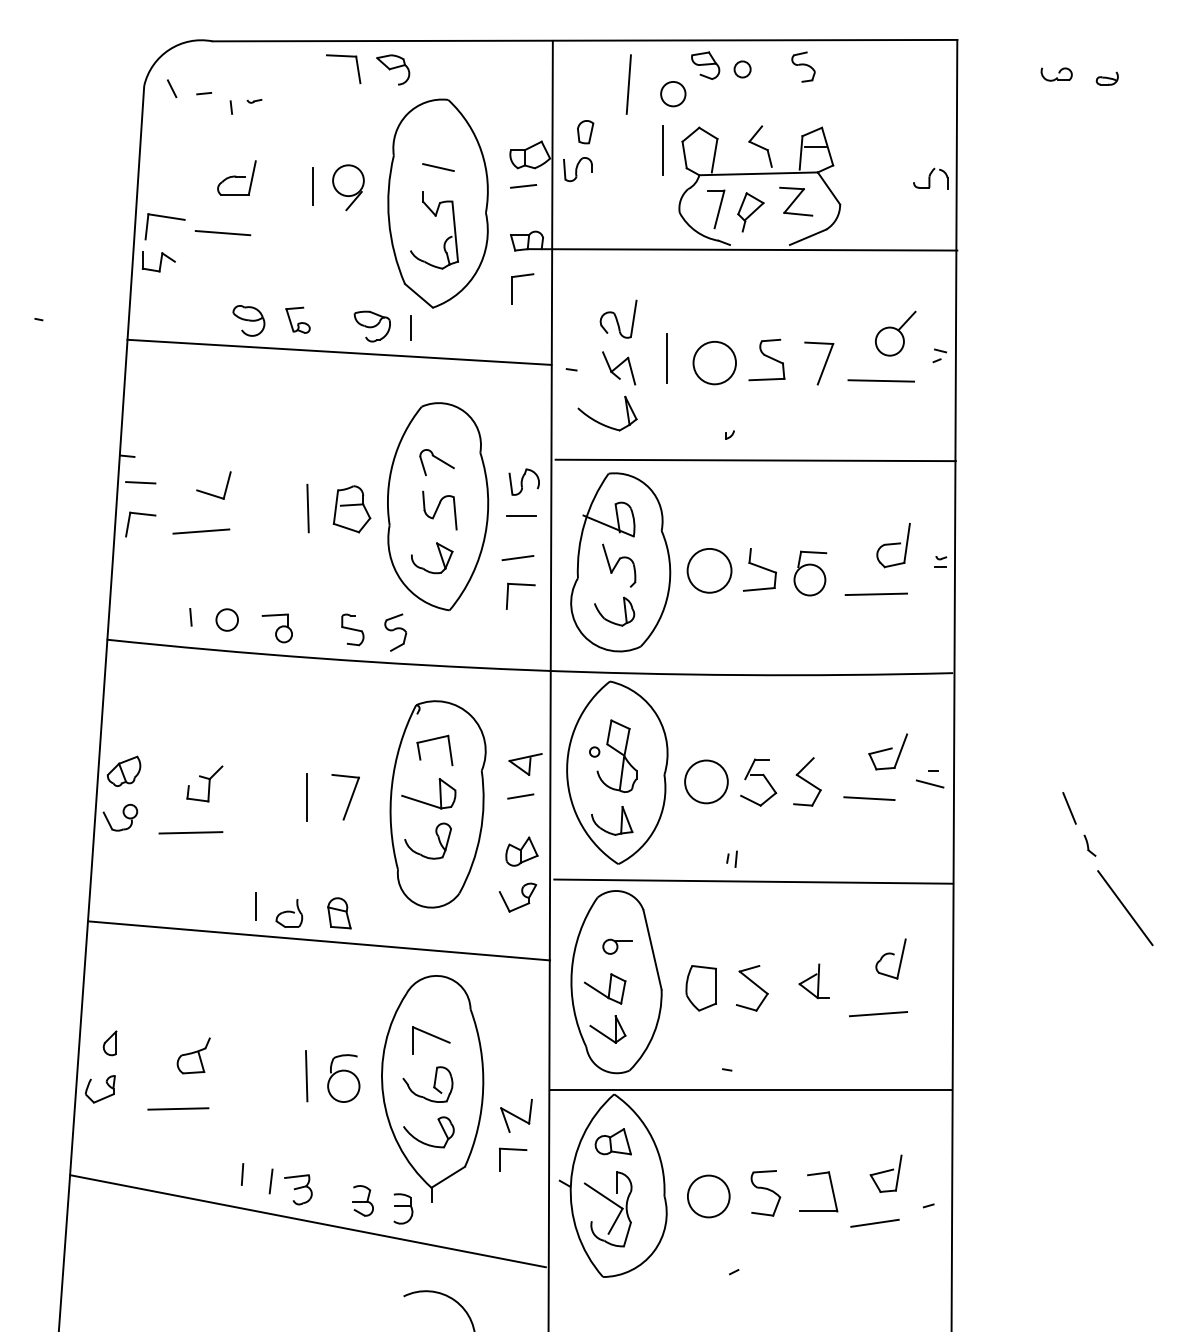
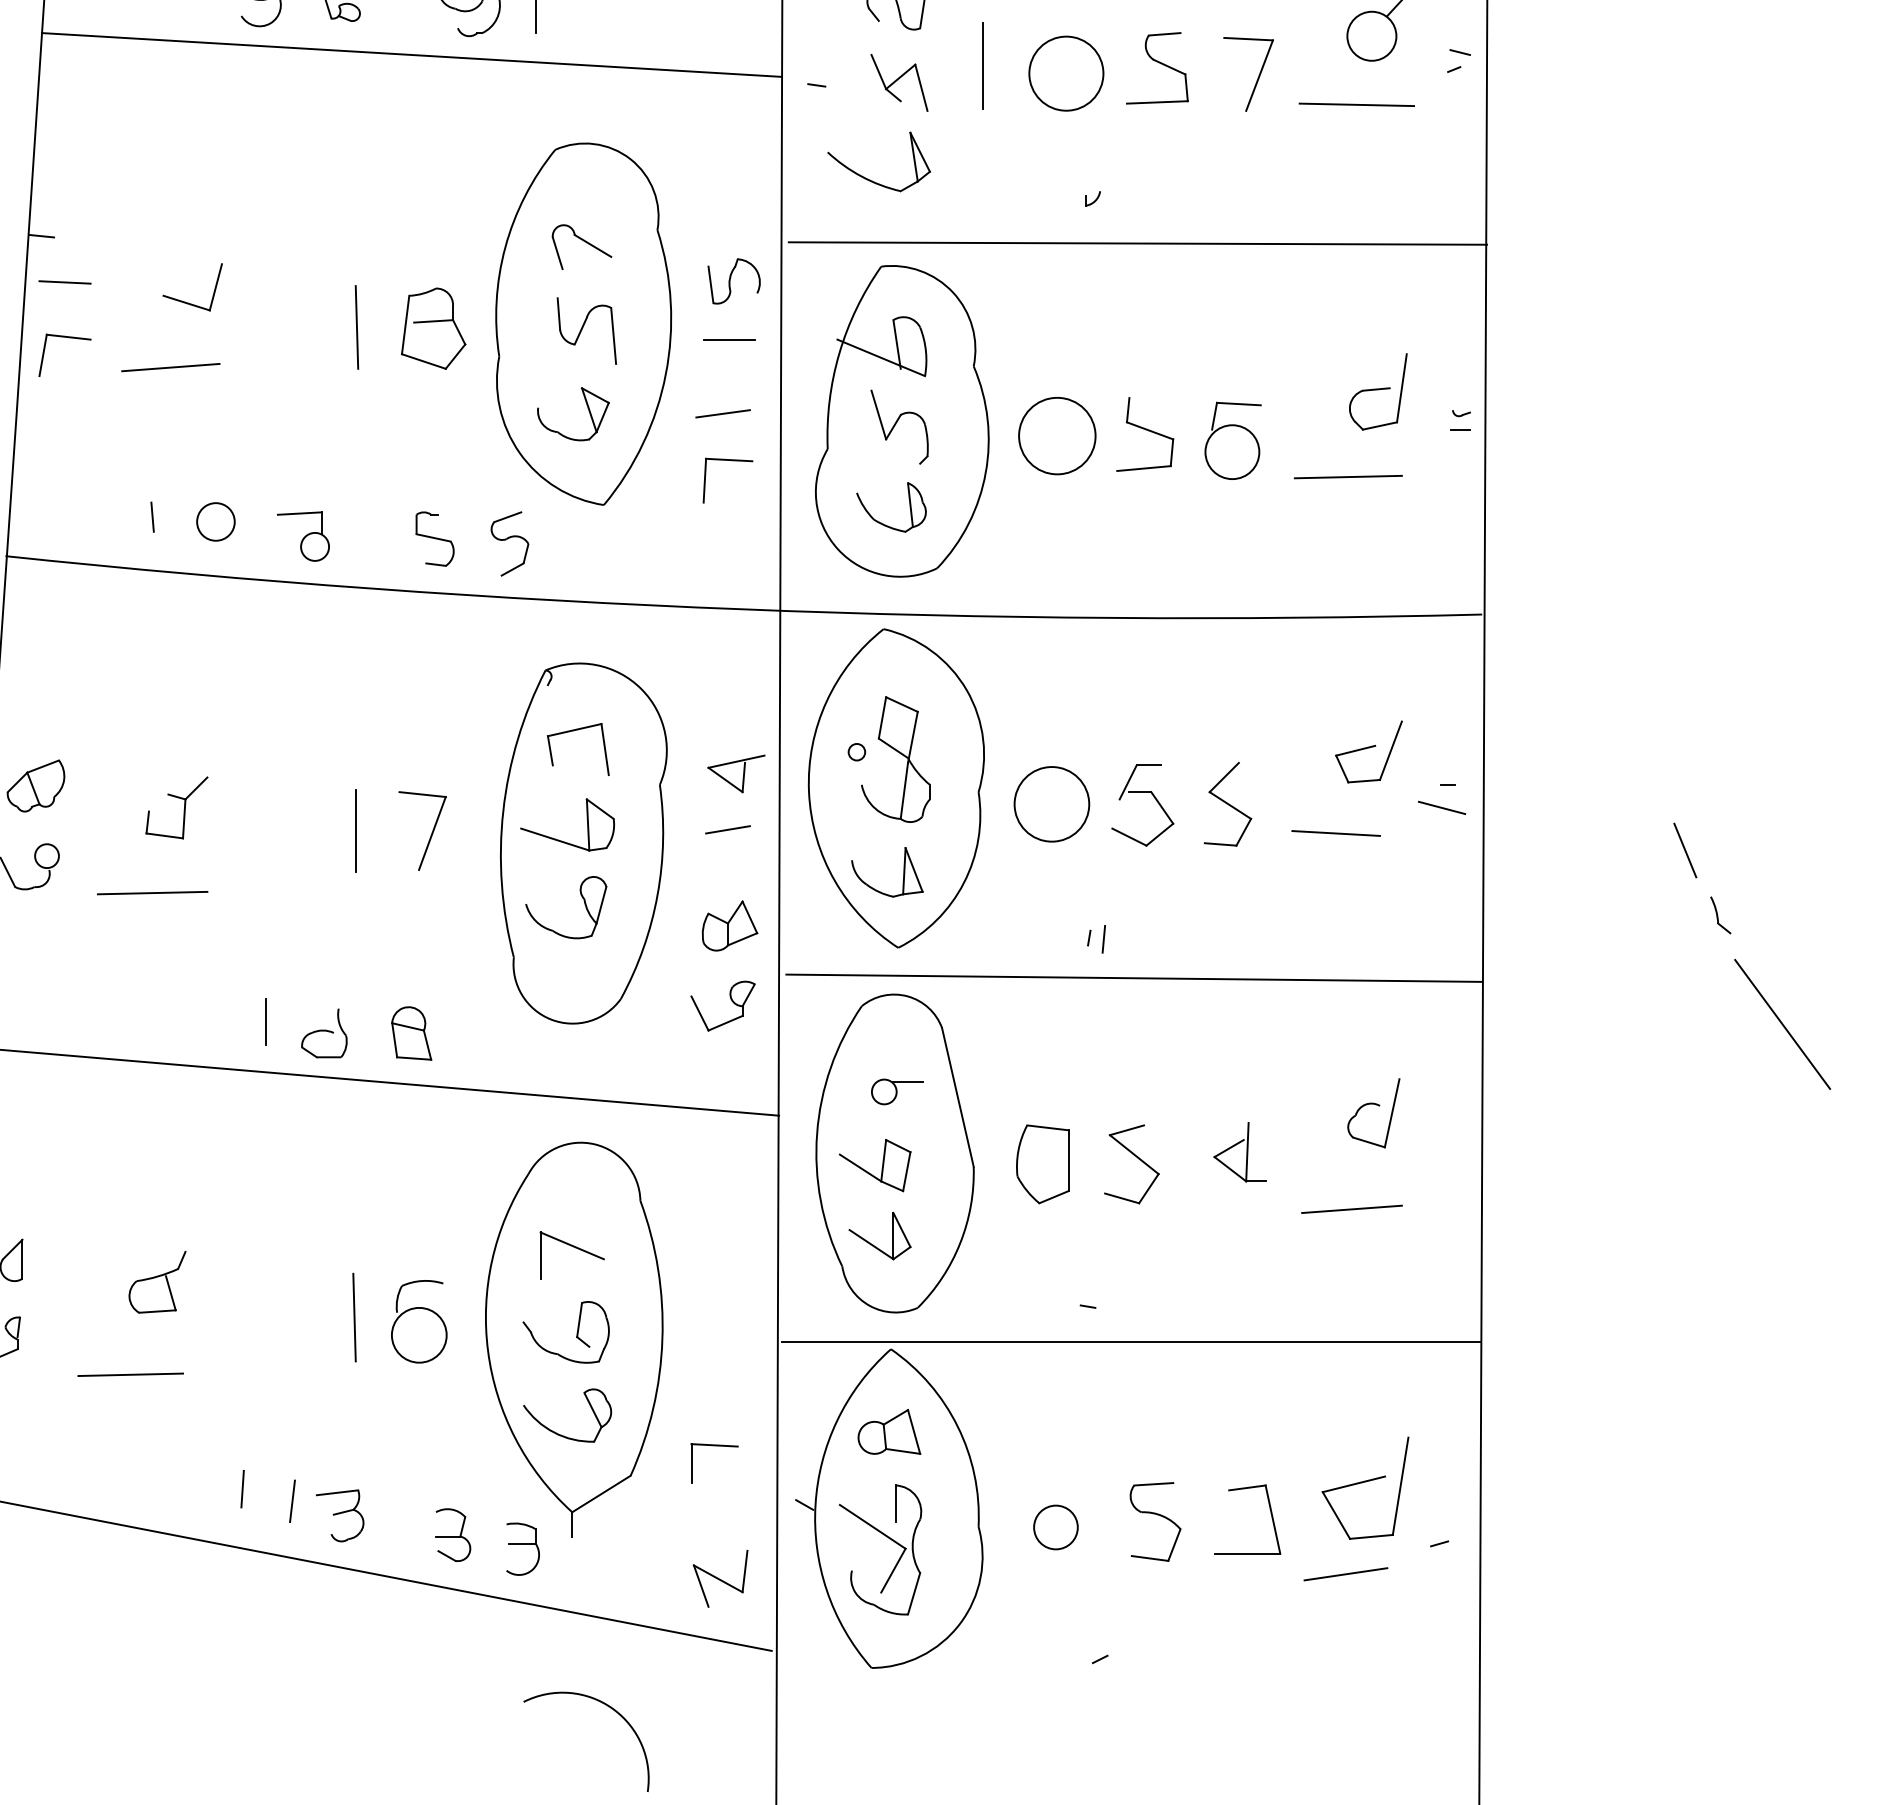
part: (516, 1115) -> (720, 1578), moved
part: (885, 1173) -> (1364, 1487), size x1.6
circle: (708, 1196) -> (1055, 1527), size x0.6

